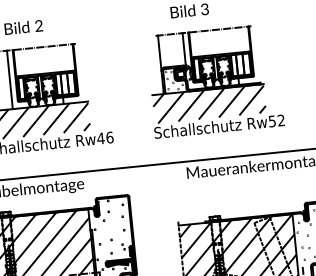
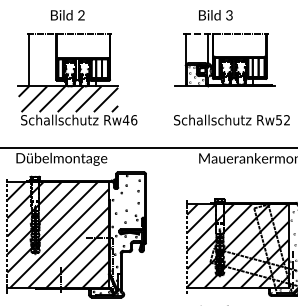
line: (10, 79) -> (51, 60), removed
hatch: (208, 104) -> (224, 99), removed

